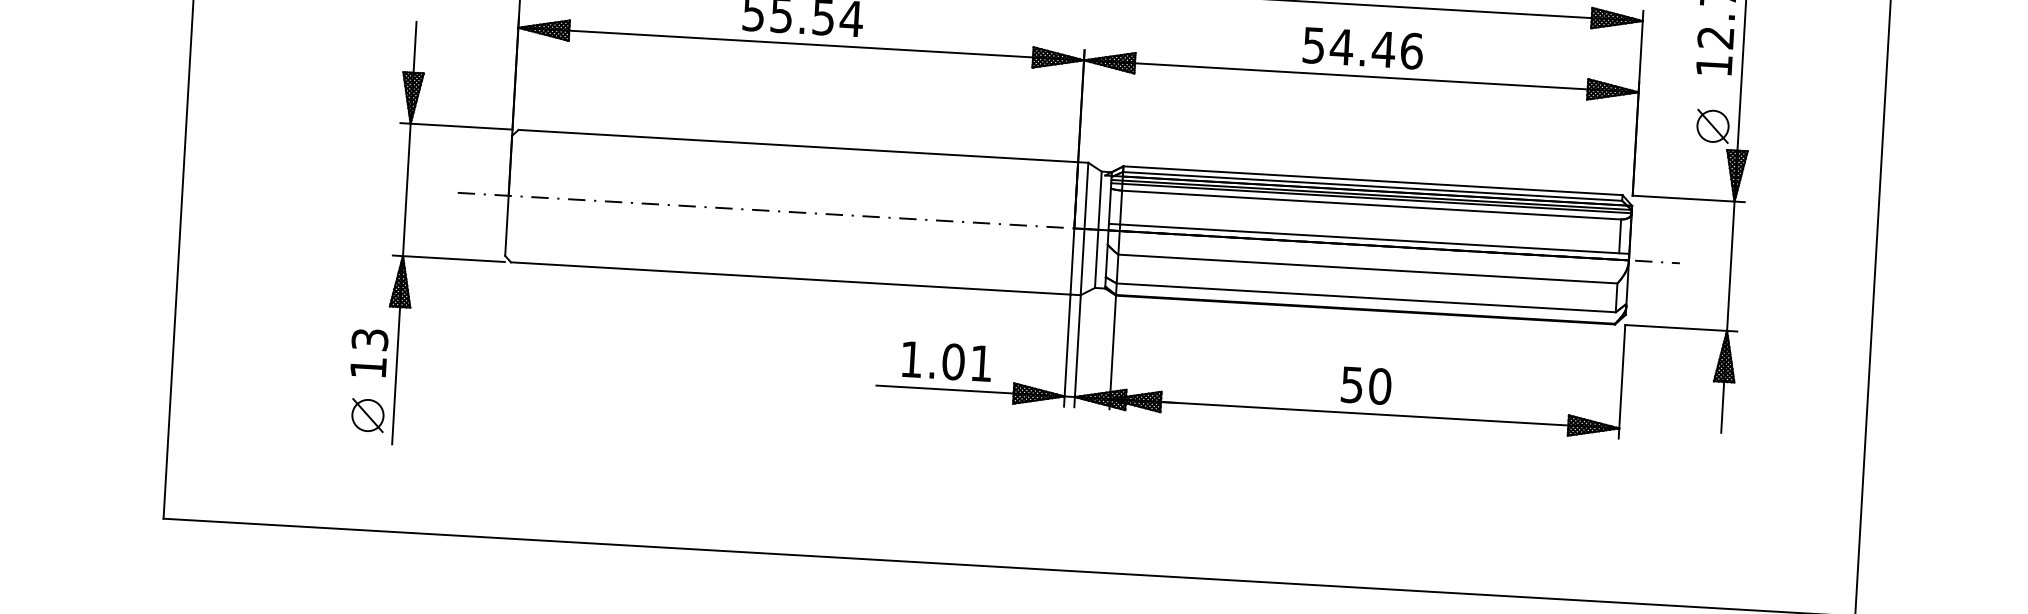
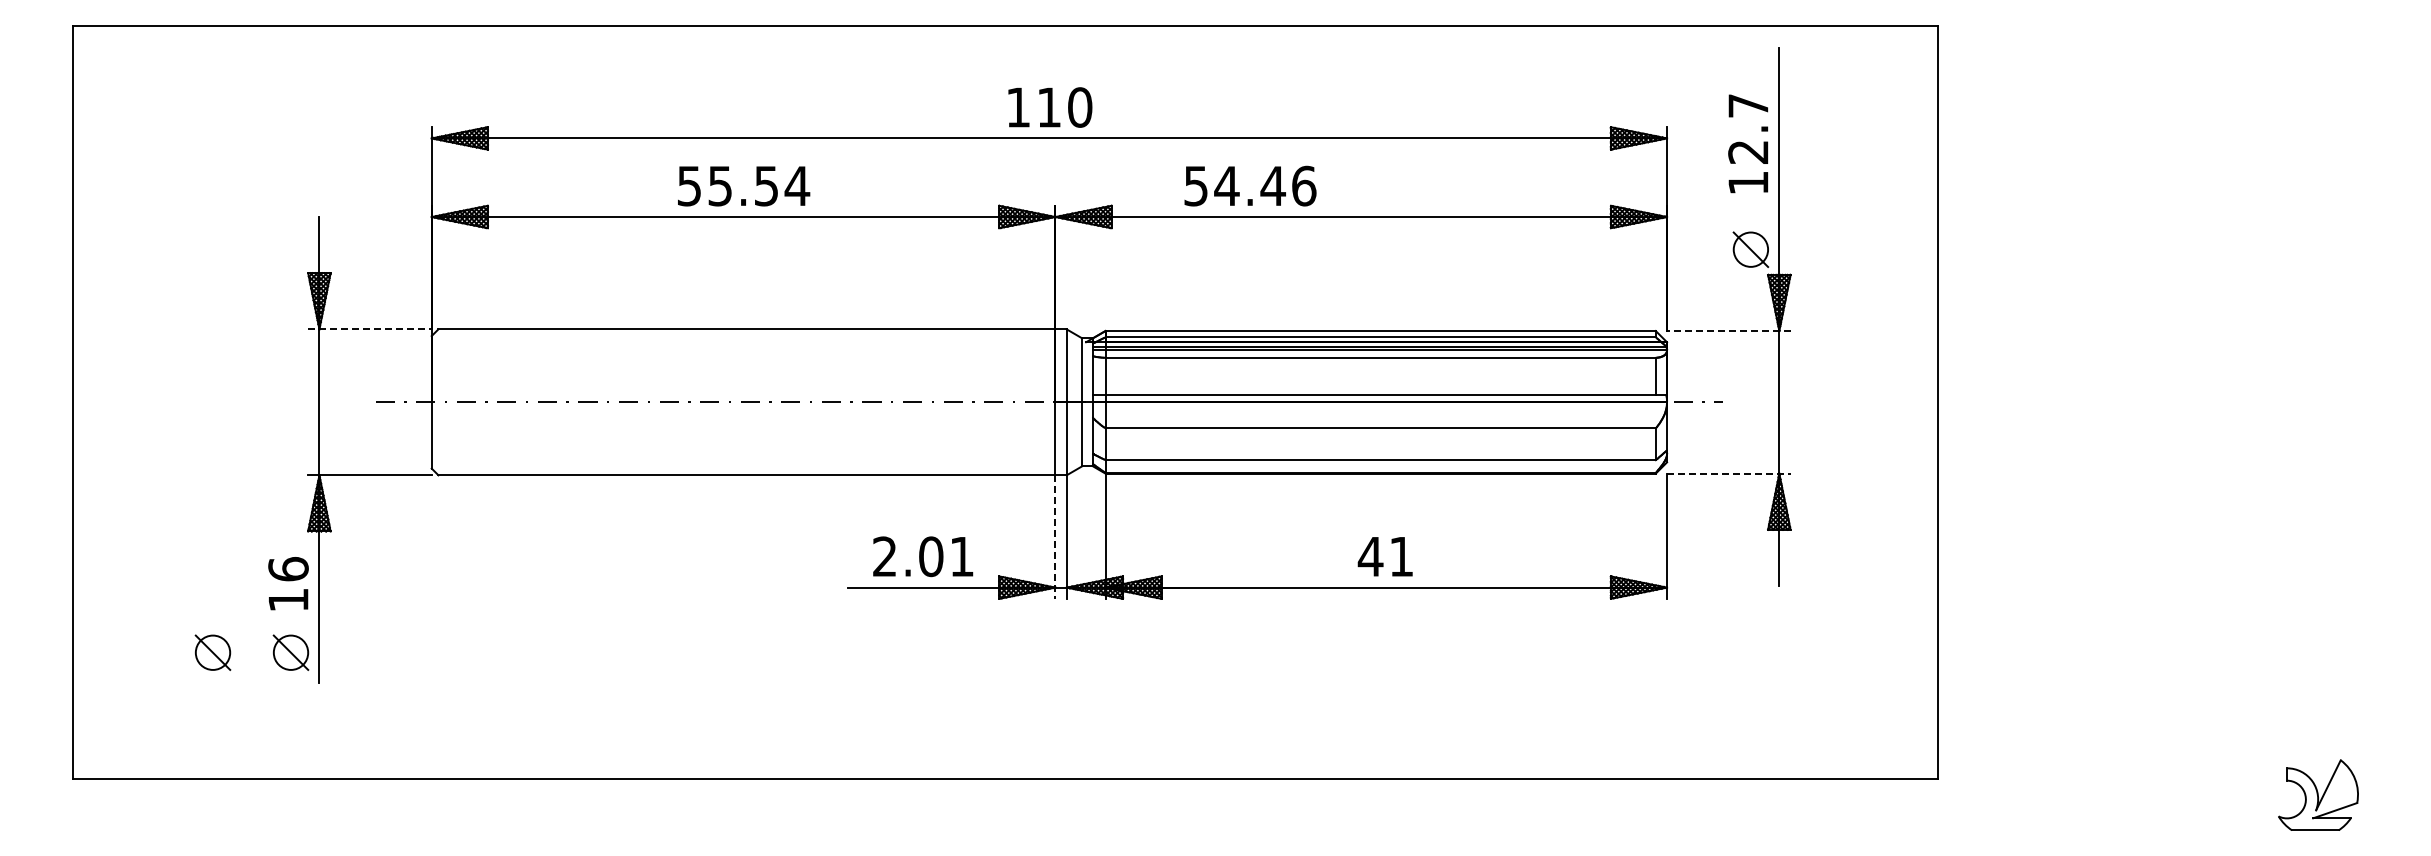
text: (1363, 47) -> (1250, 185), moved
line: (456, 126) -> (369, 329), solid -> dashed
line: (1688, 199) -> (1728, 331), solid -> dashed
line: (1680, 328) -> (1728, 473), solid -> dashed
text: (370, 339) -> (288, 569), 13 -> 16
line: (1067, 350) -> (1055, 537), solid -> dashed
text: (911, 359) -> (884, 556), 1.01 -> 2.01
text: (1365, 385) -> (1385, 556), 50 -> 41
part: (296, 411) -> (212, 652), added

